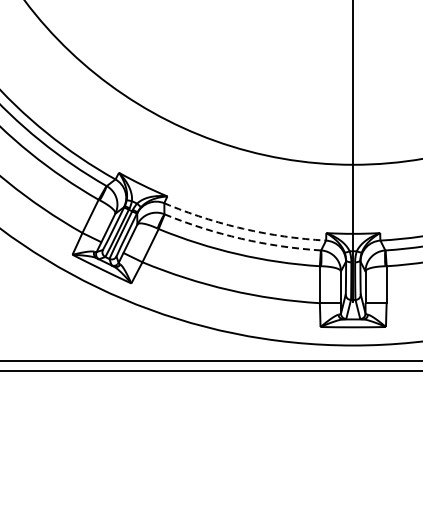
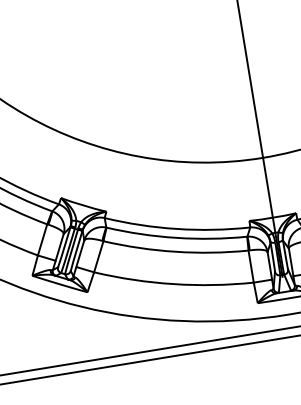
arc: (243, 228) -> (176, 228), dashed -> solid
arc: (241, 238) -> (176, 237), dashed -> solid

